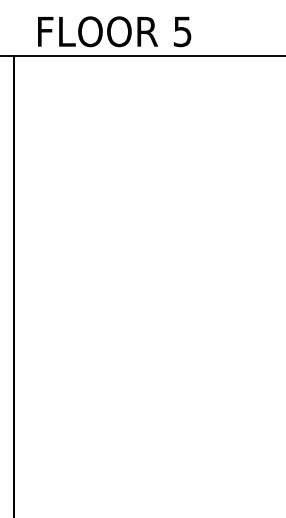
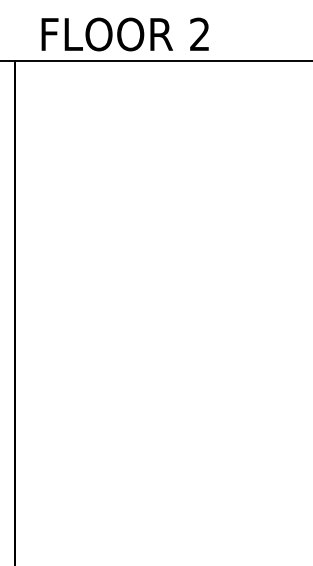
text: (182, 31) -> (199, 34), 5 -> 2

